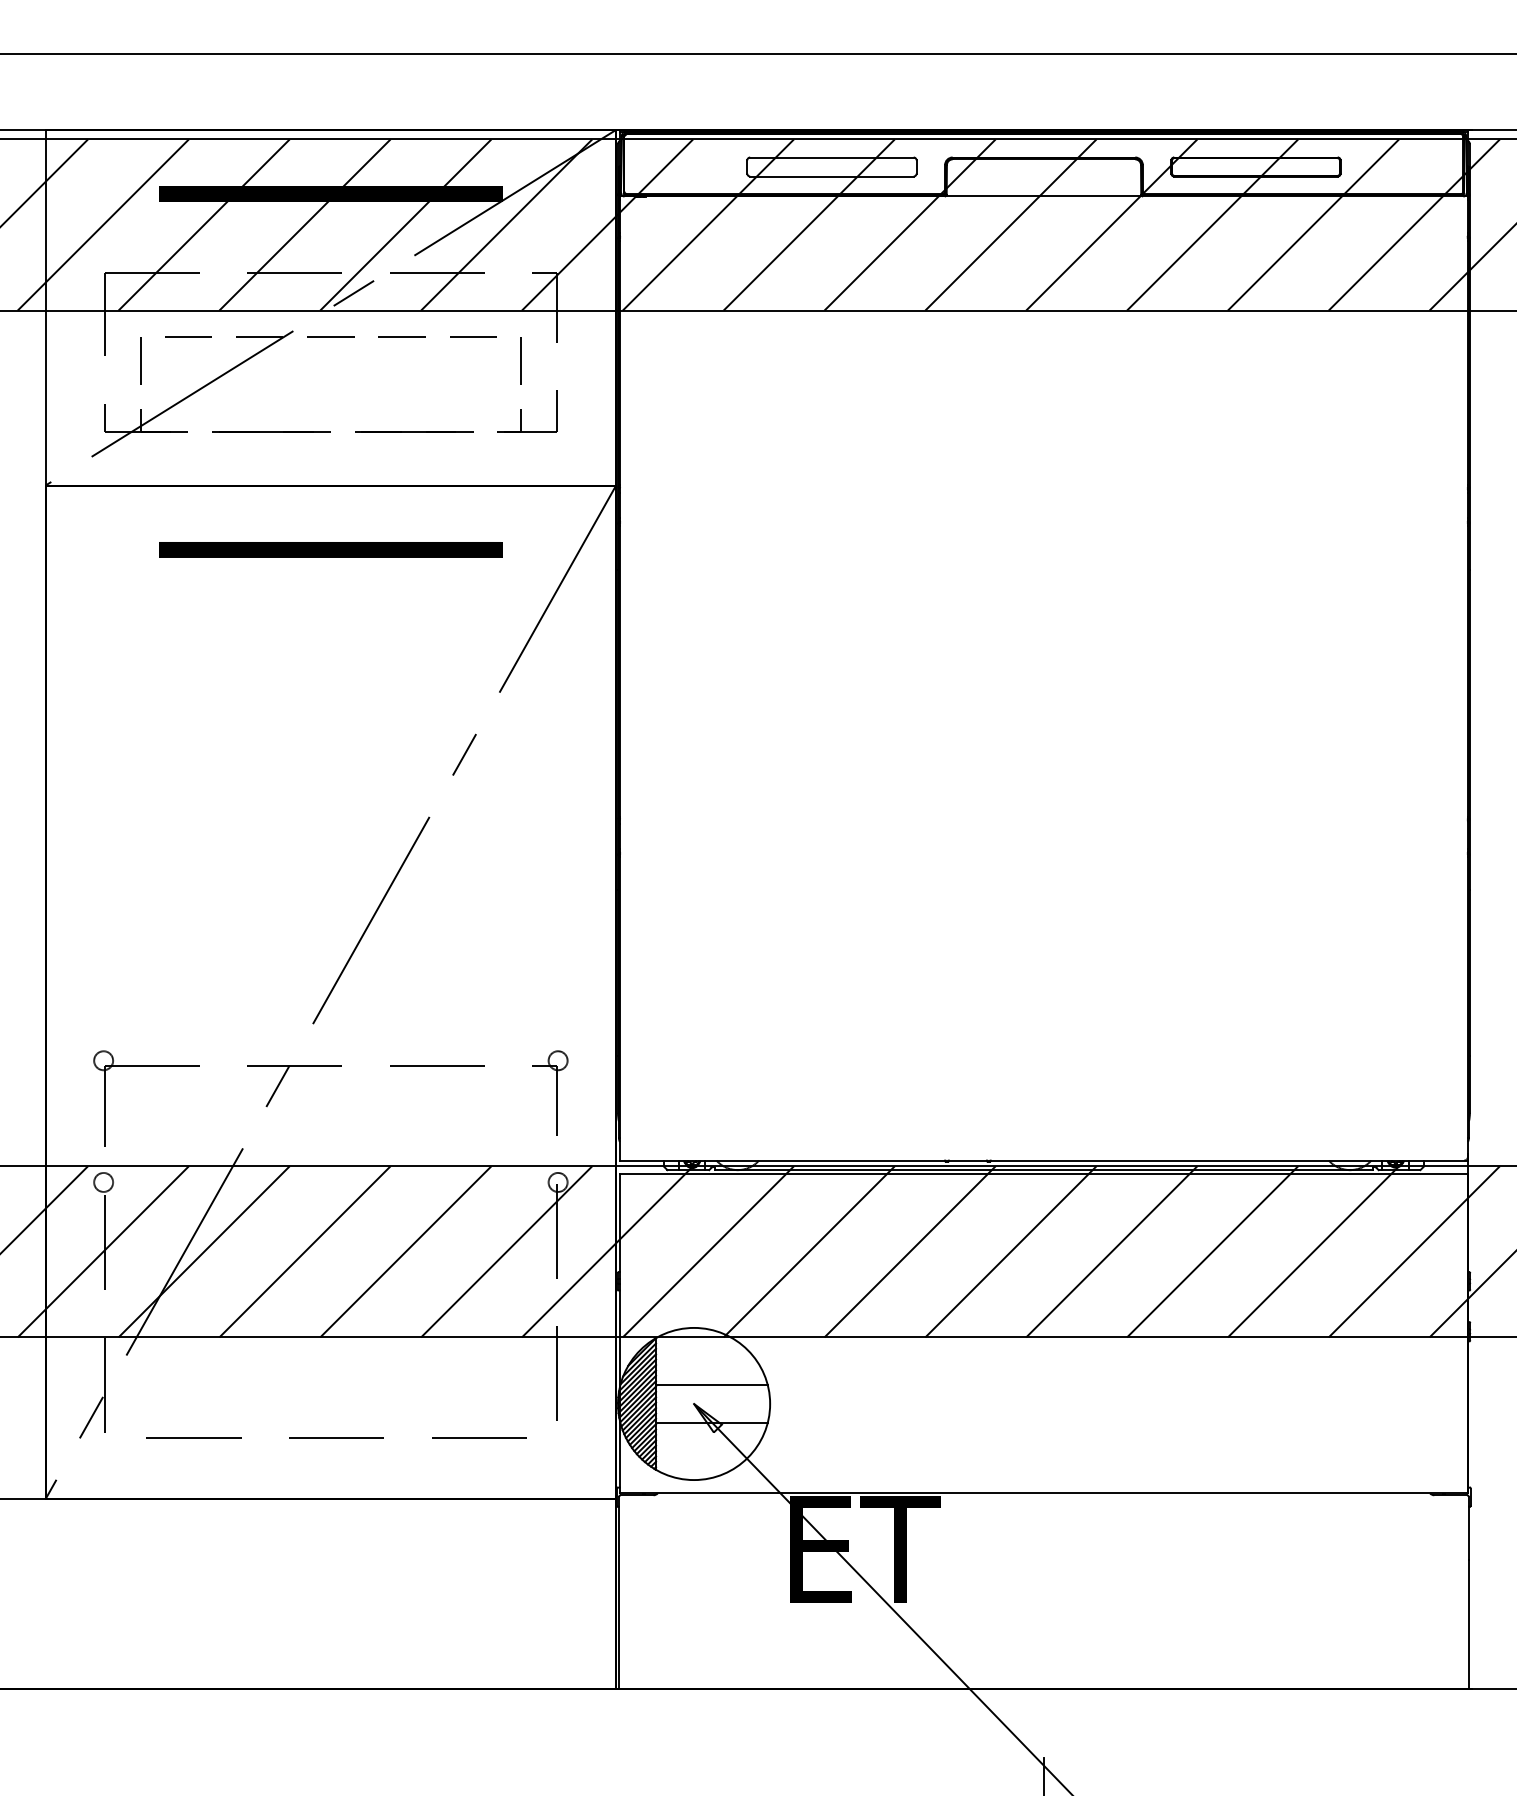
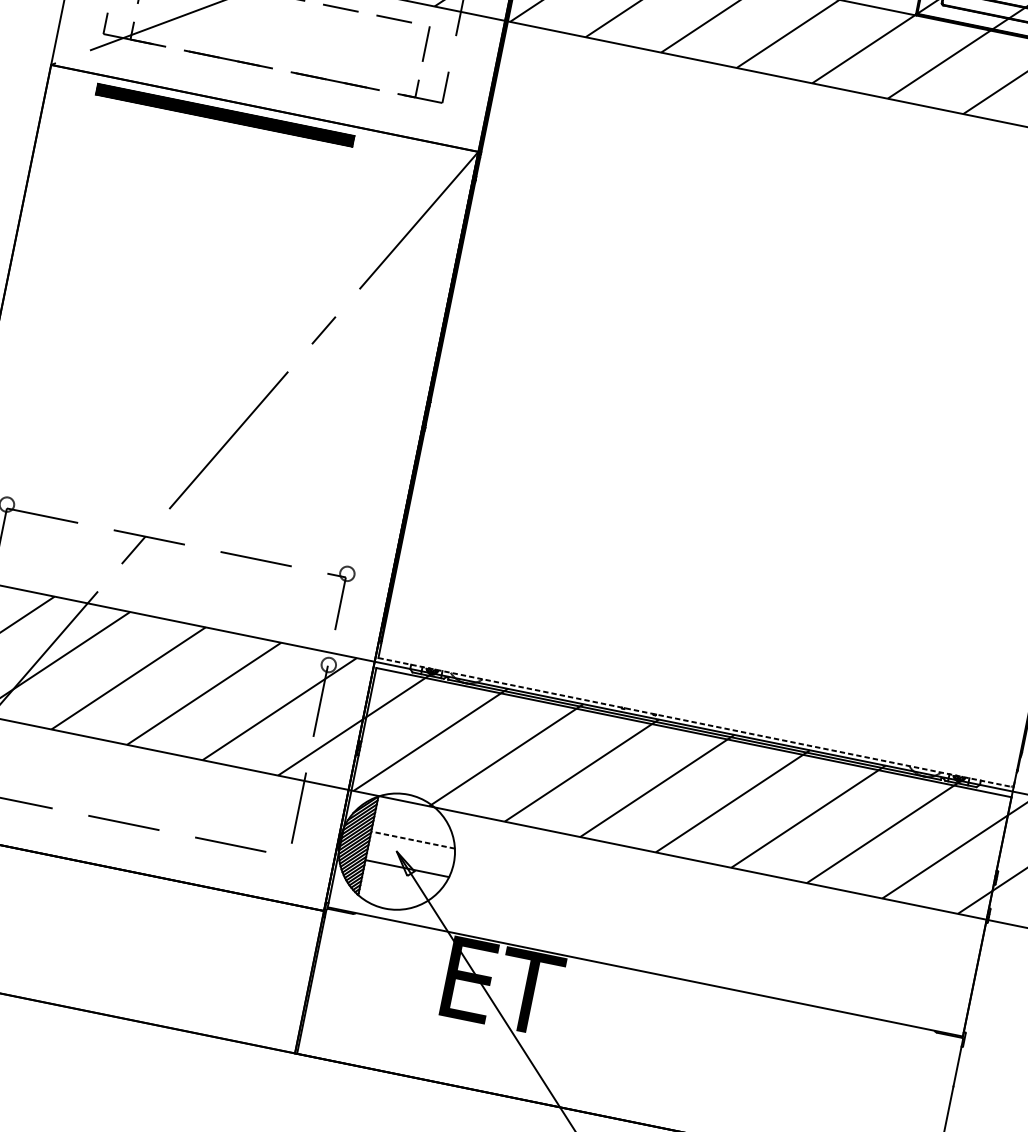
part: (330, 549) -> (224, 115), moved
line: (1044, 1160) -> (696, 722), solid -> dashed
line: (711, 1384) -> (412, 839), solid -> dashed

